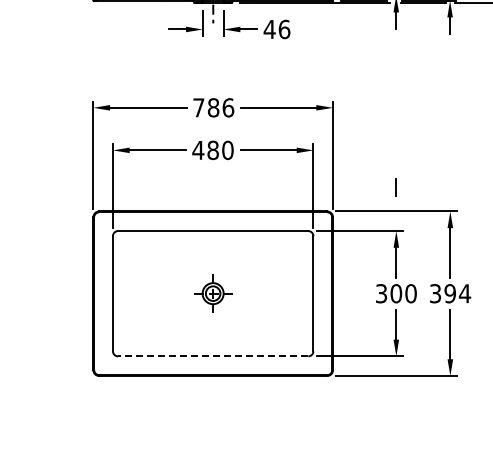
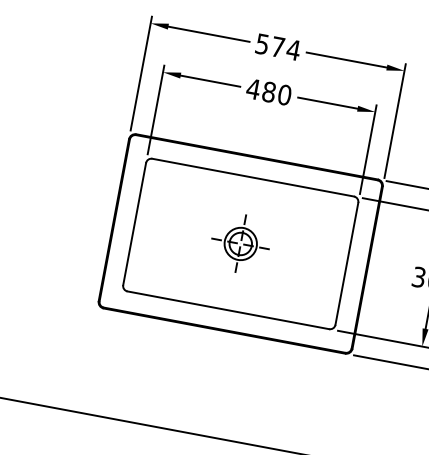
text: (213, 107) -> (277, 46), 786 -> 574
part: (212, 293) -> (240, 243), size x1.43
line: (212, 356) -> (227, 310), dashed -> solid

